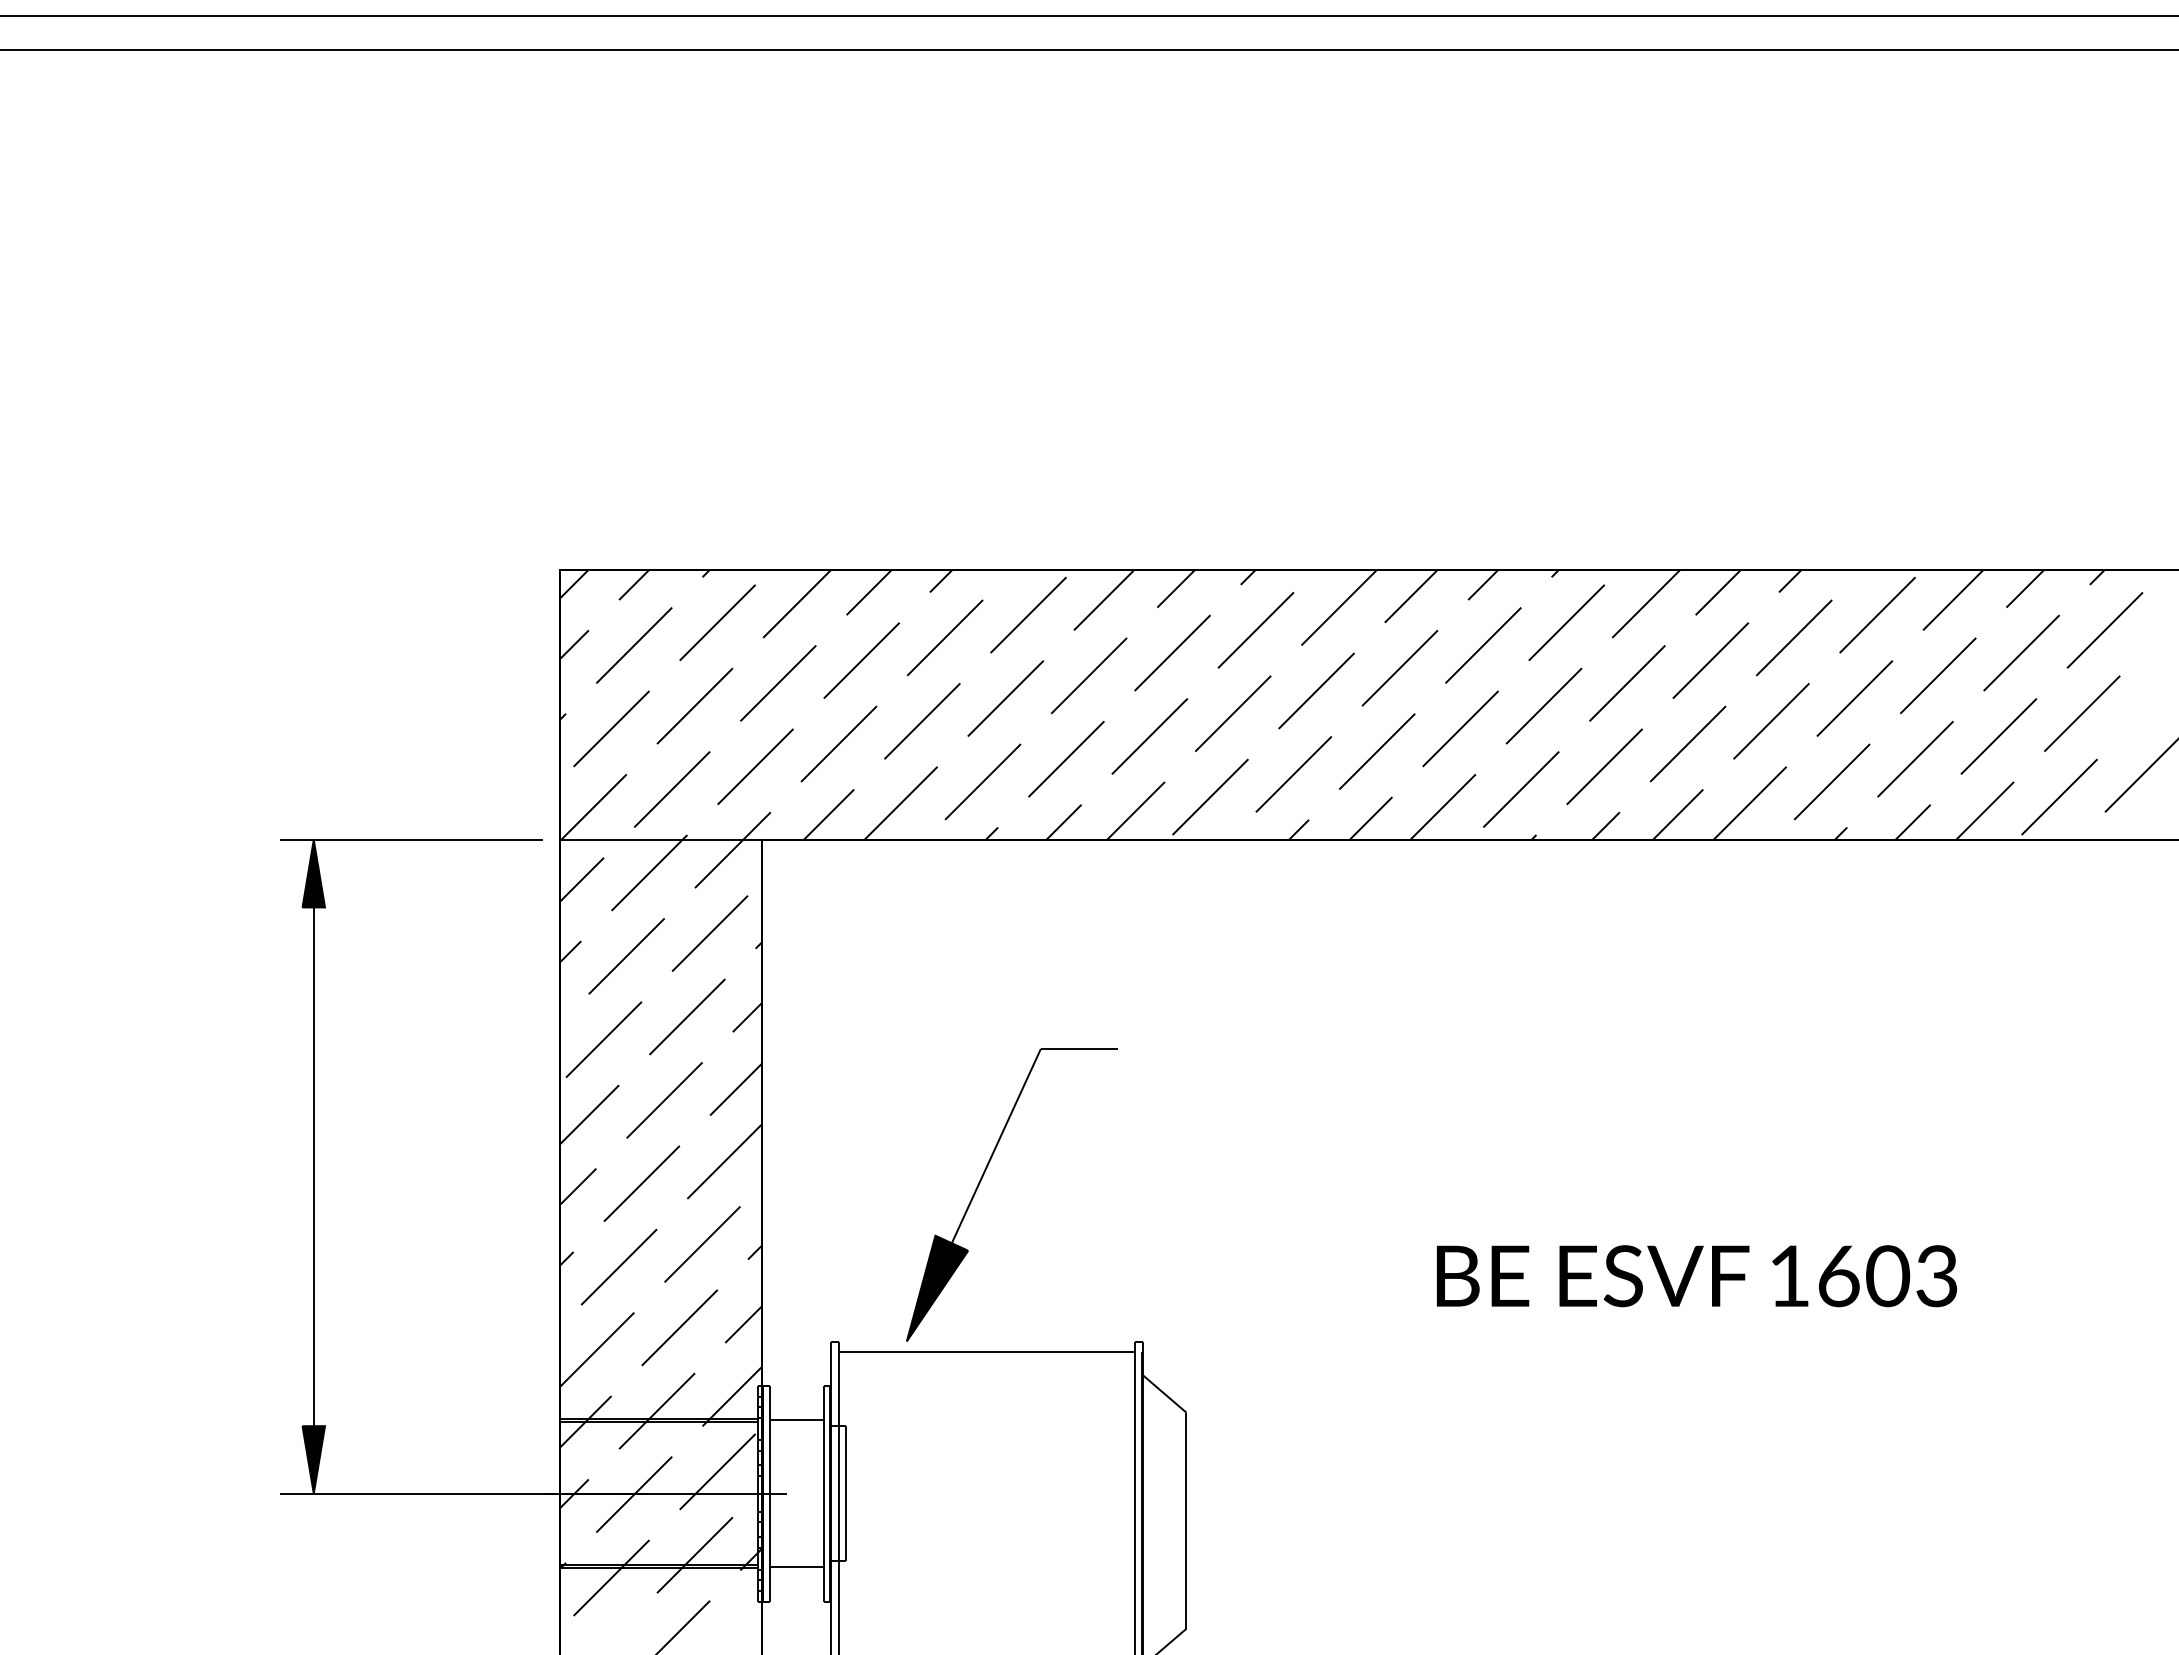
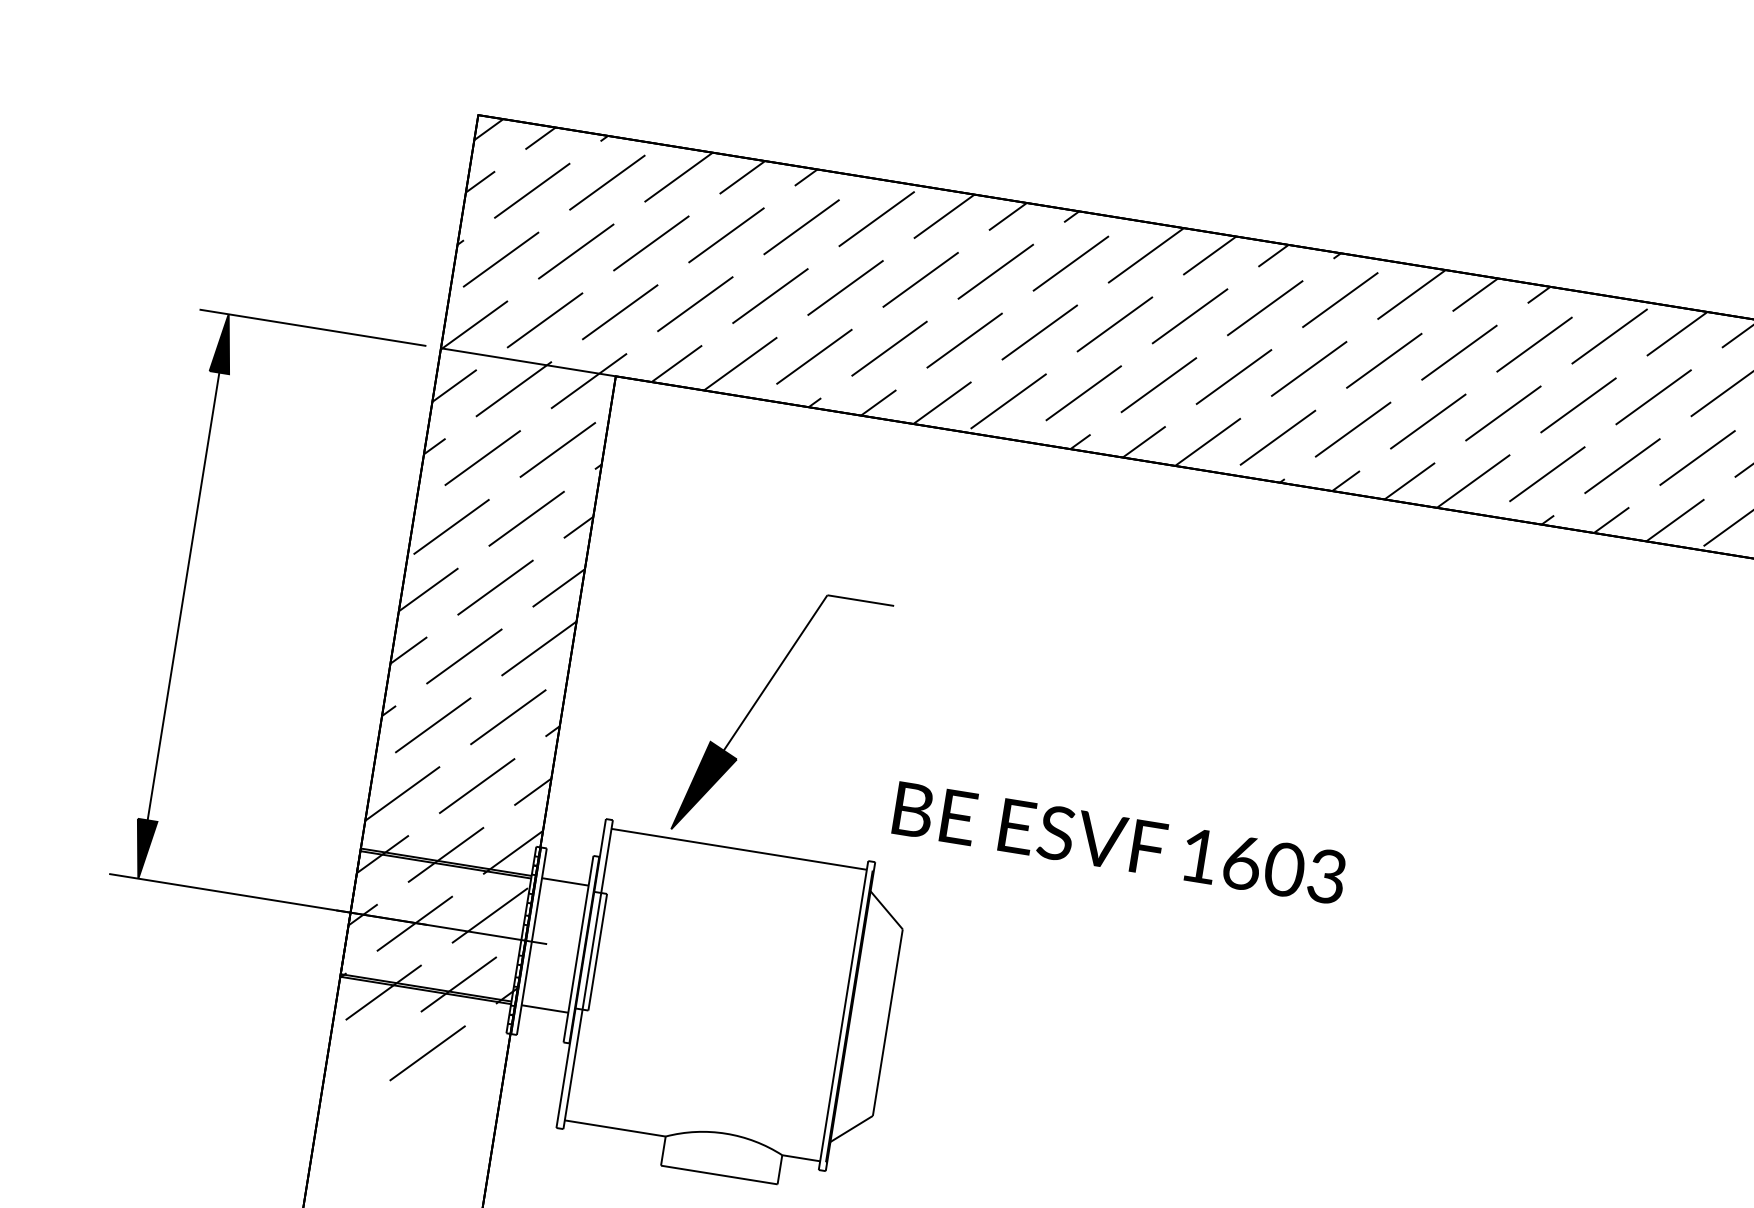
text: (1697, 1276) -> (1120, 843), moved

